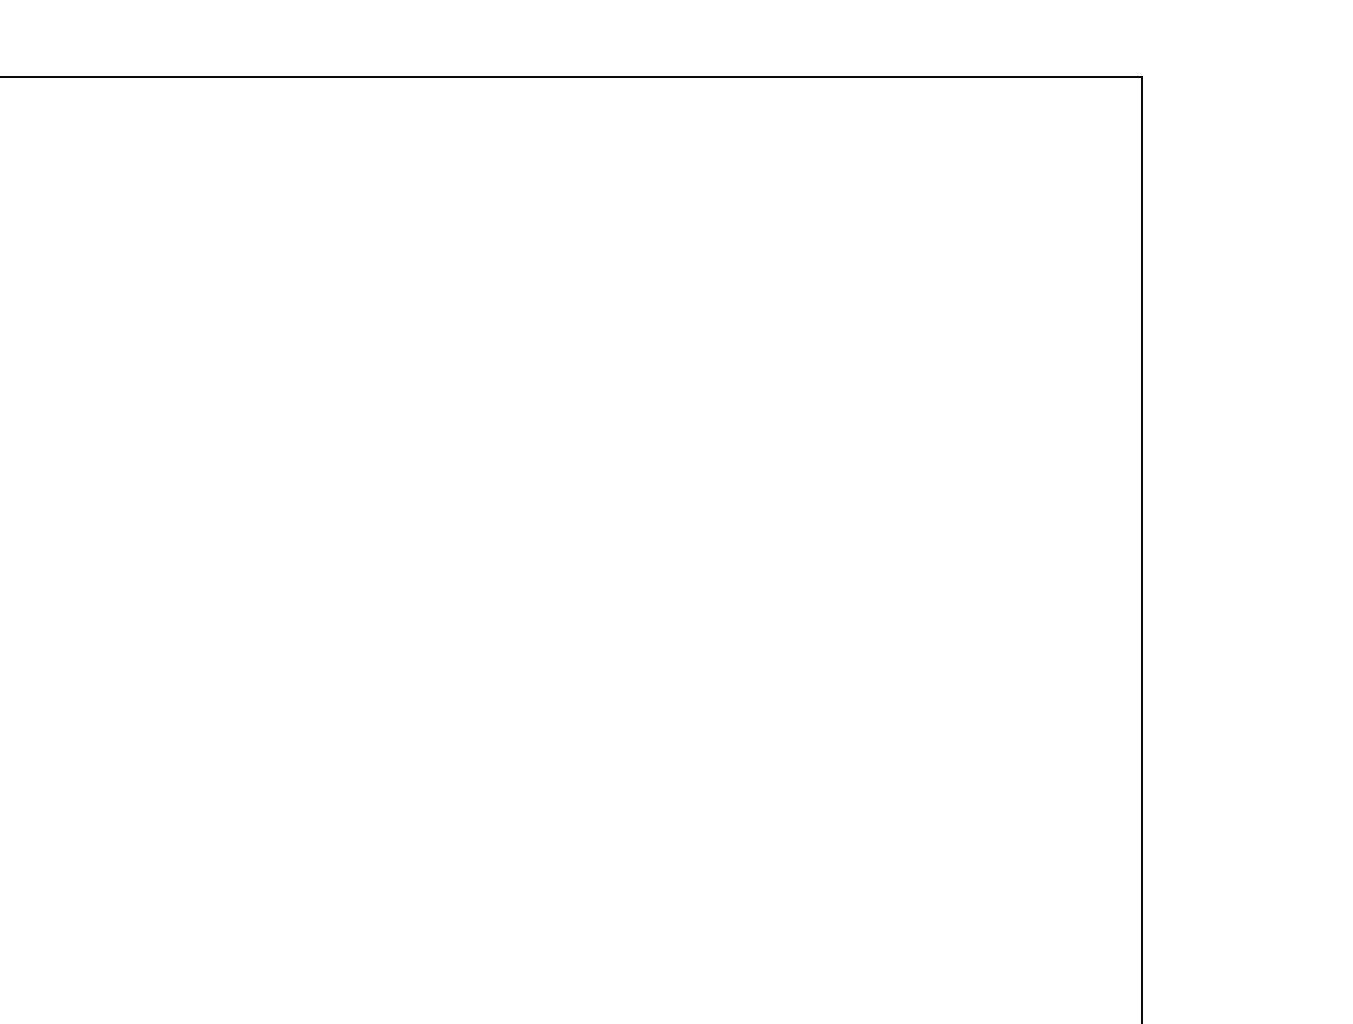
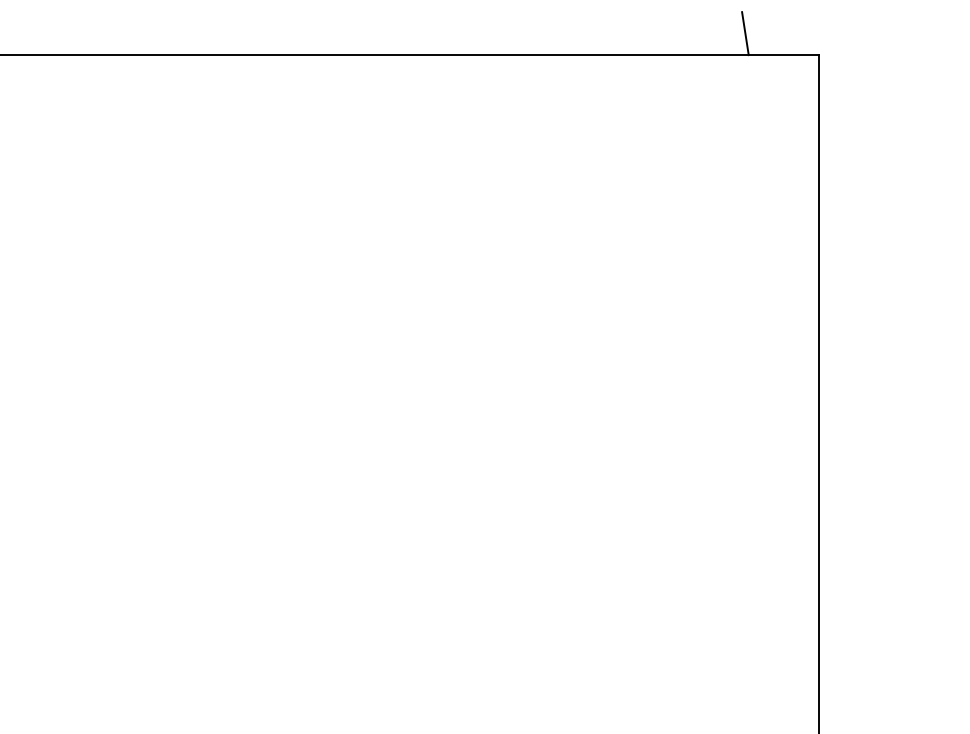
line: (1039, 46) -> (745, 33), added

